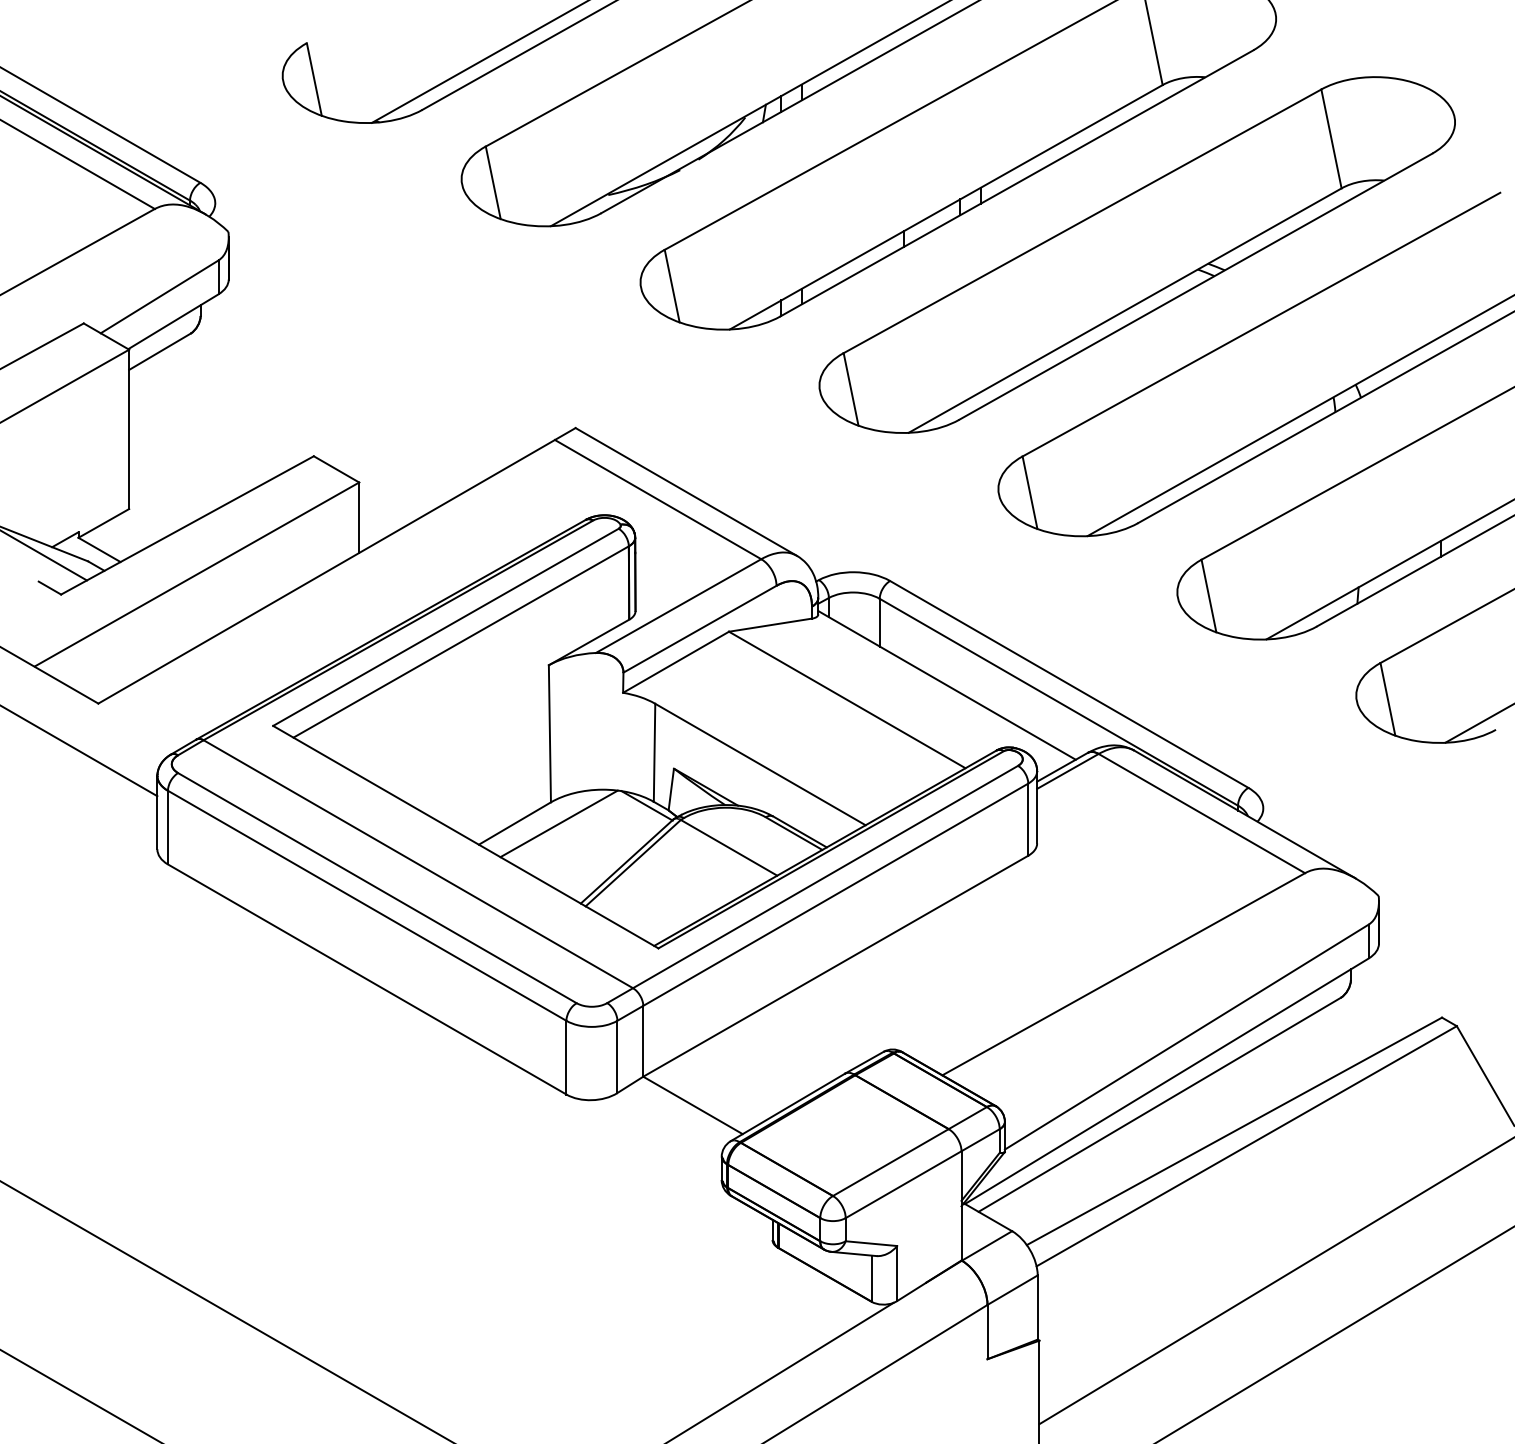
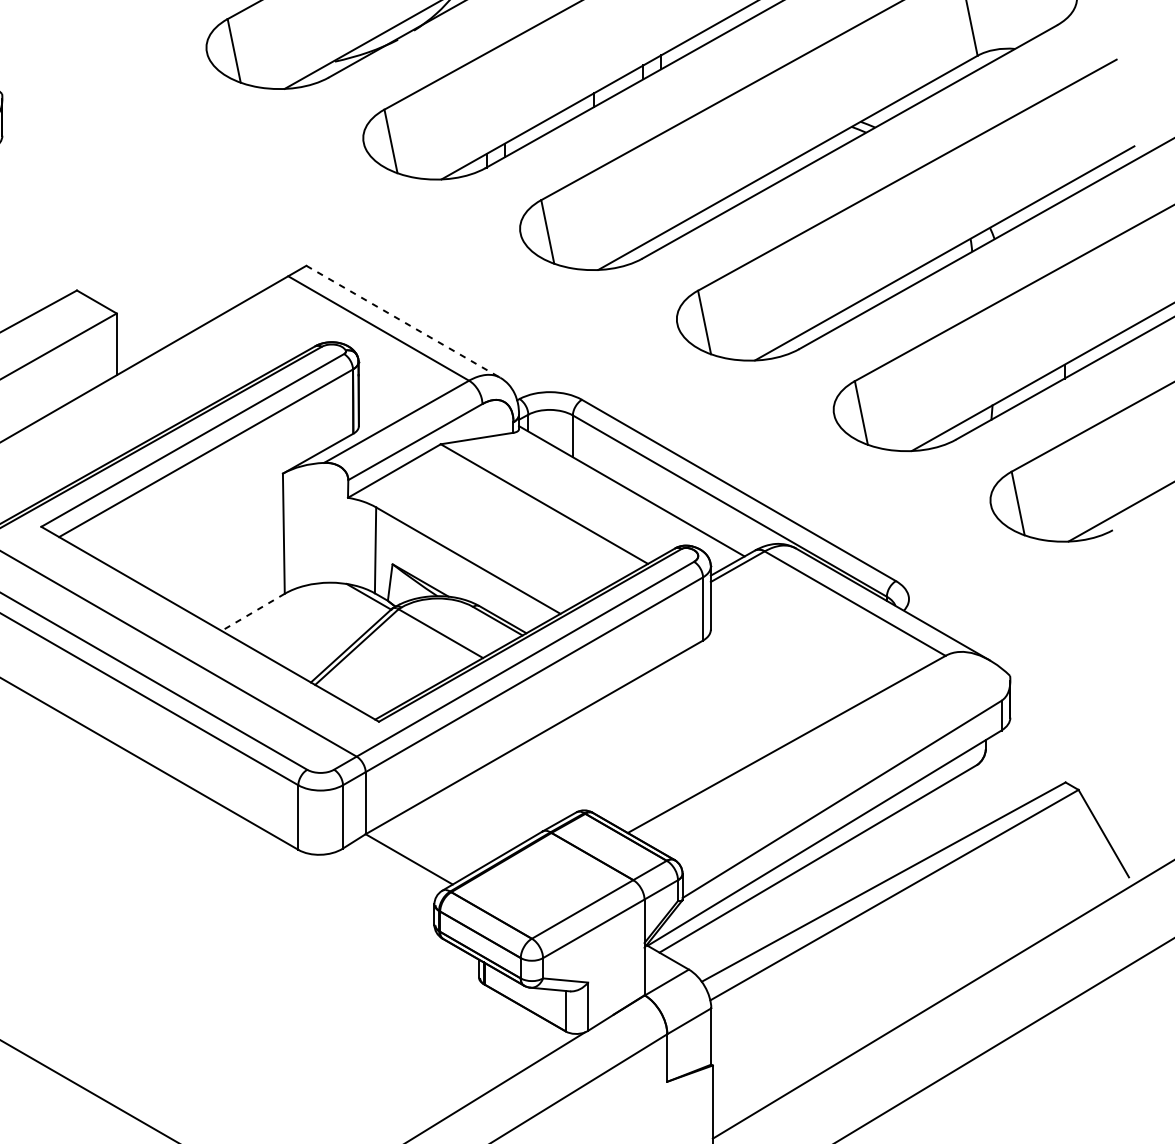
line: (686, 491) -> (403, 321), solid -> dashed
line: (514, 823) -> (252, 612), solid -> dashed
line: (558, 823) -> (291, 612), removed

